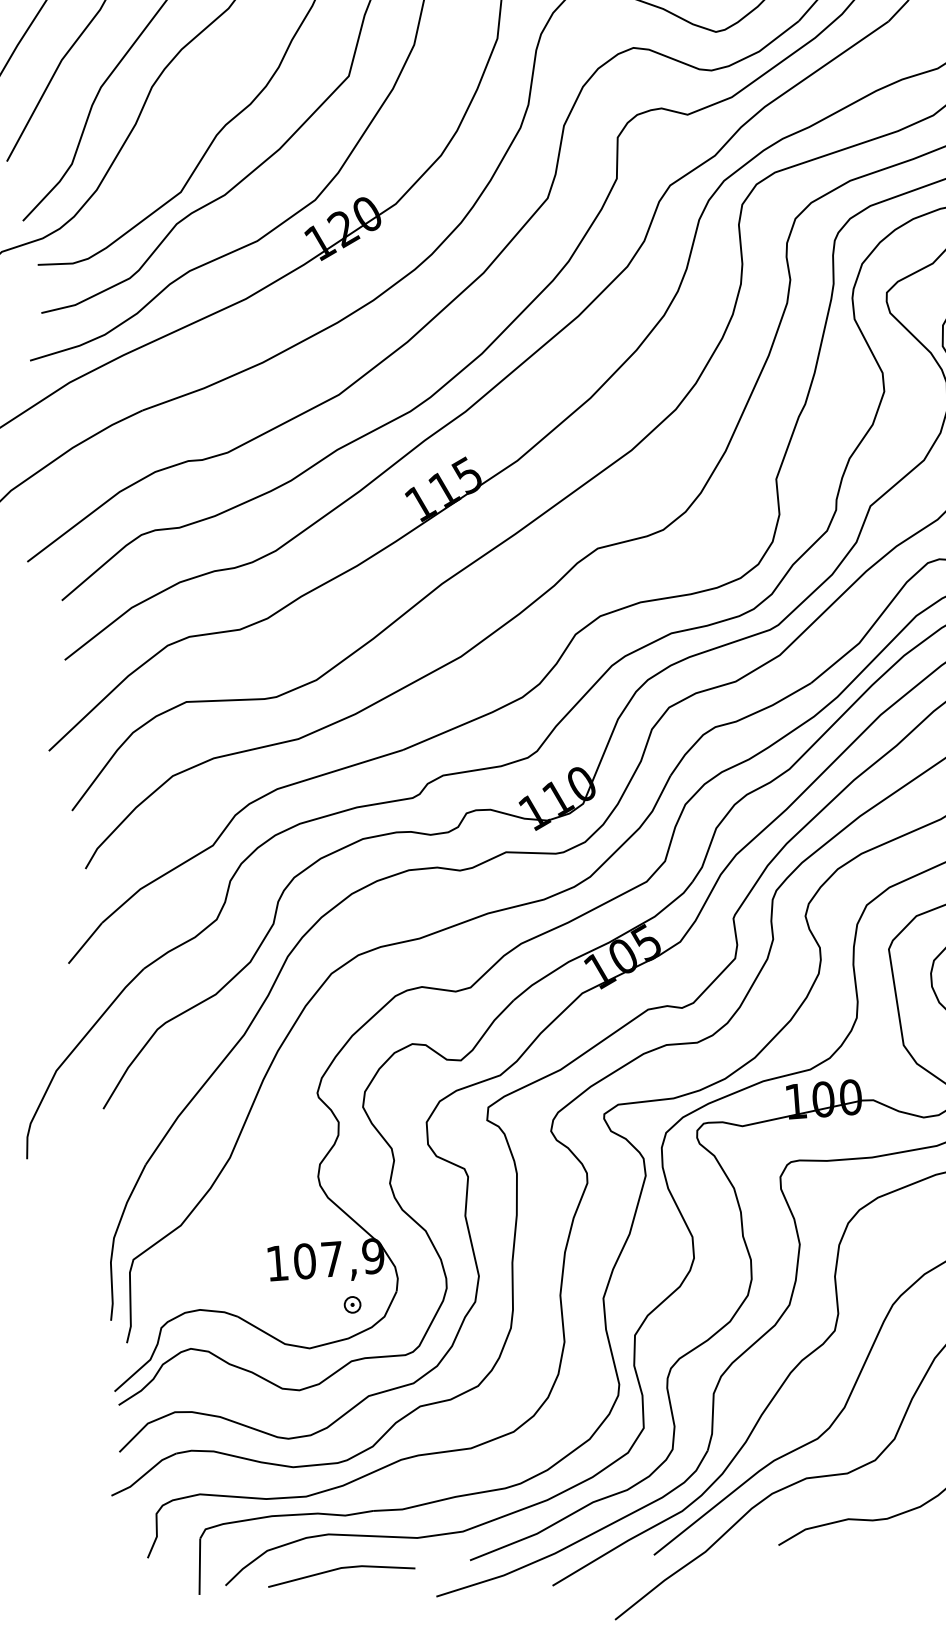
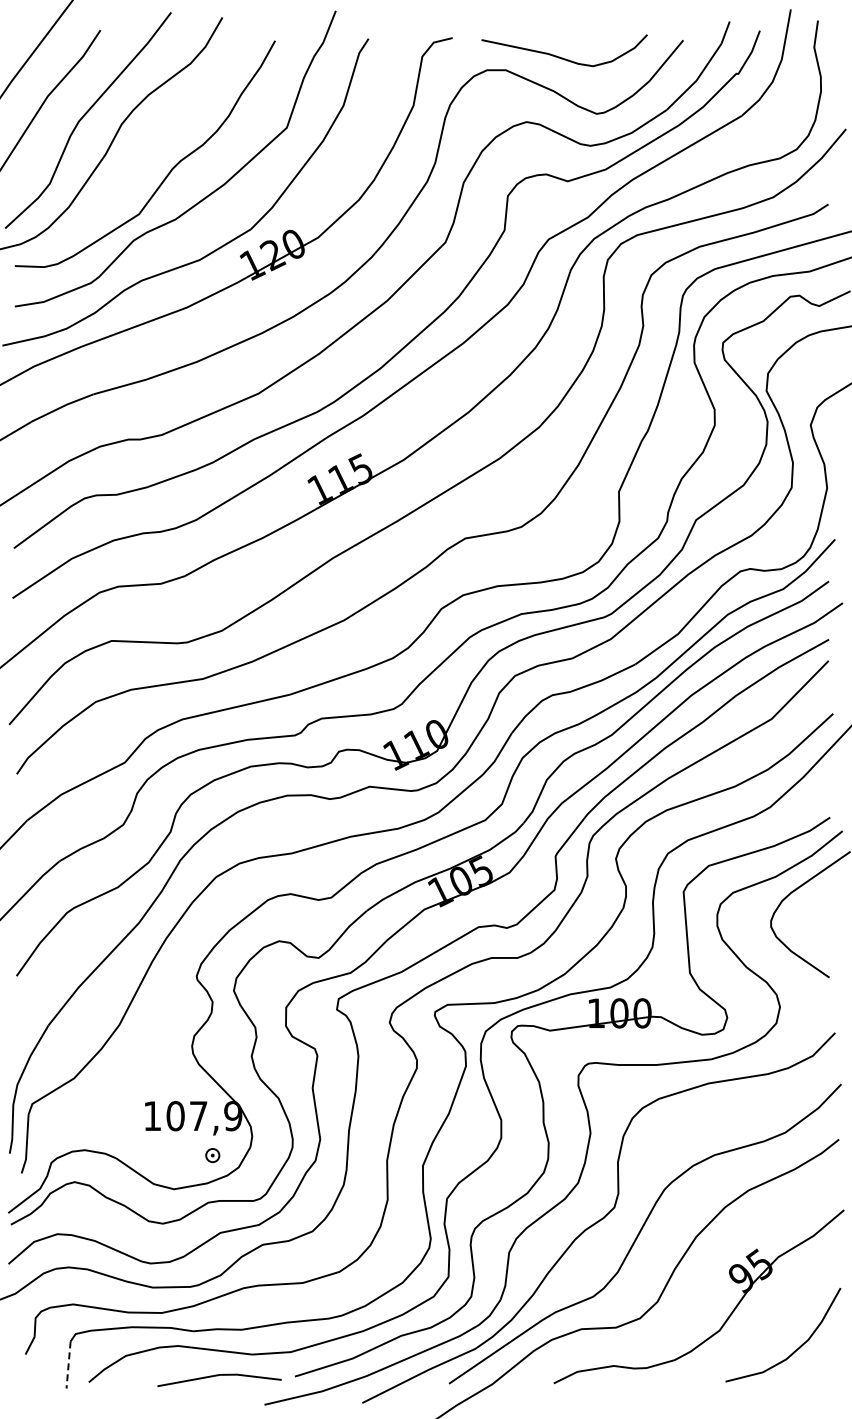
line: (199, 1566) -> (68, 1364), solid -> dashed
line: (339, 1570) -> (218, 1376), moved

